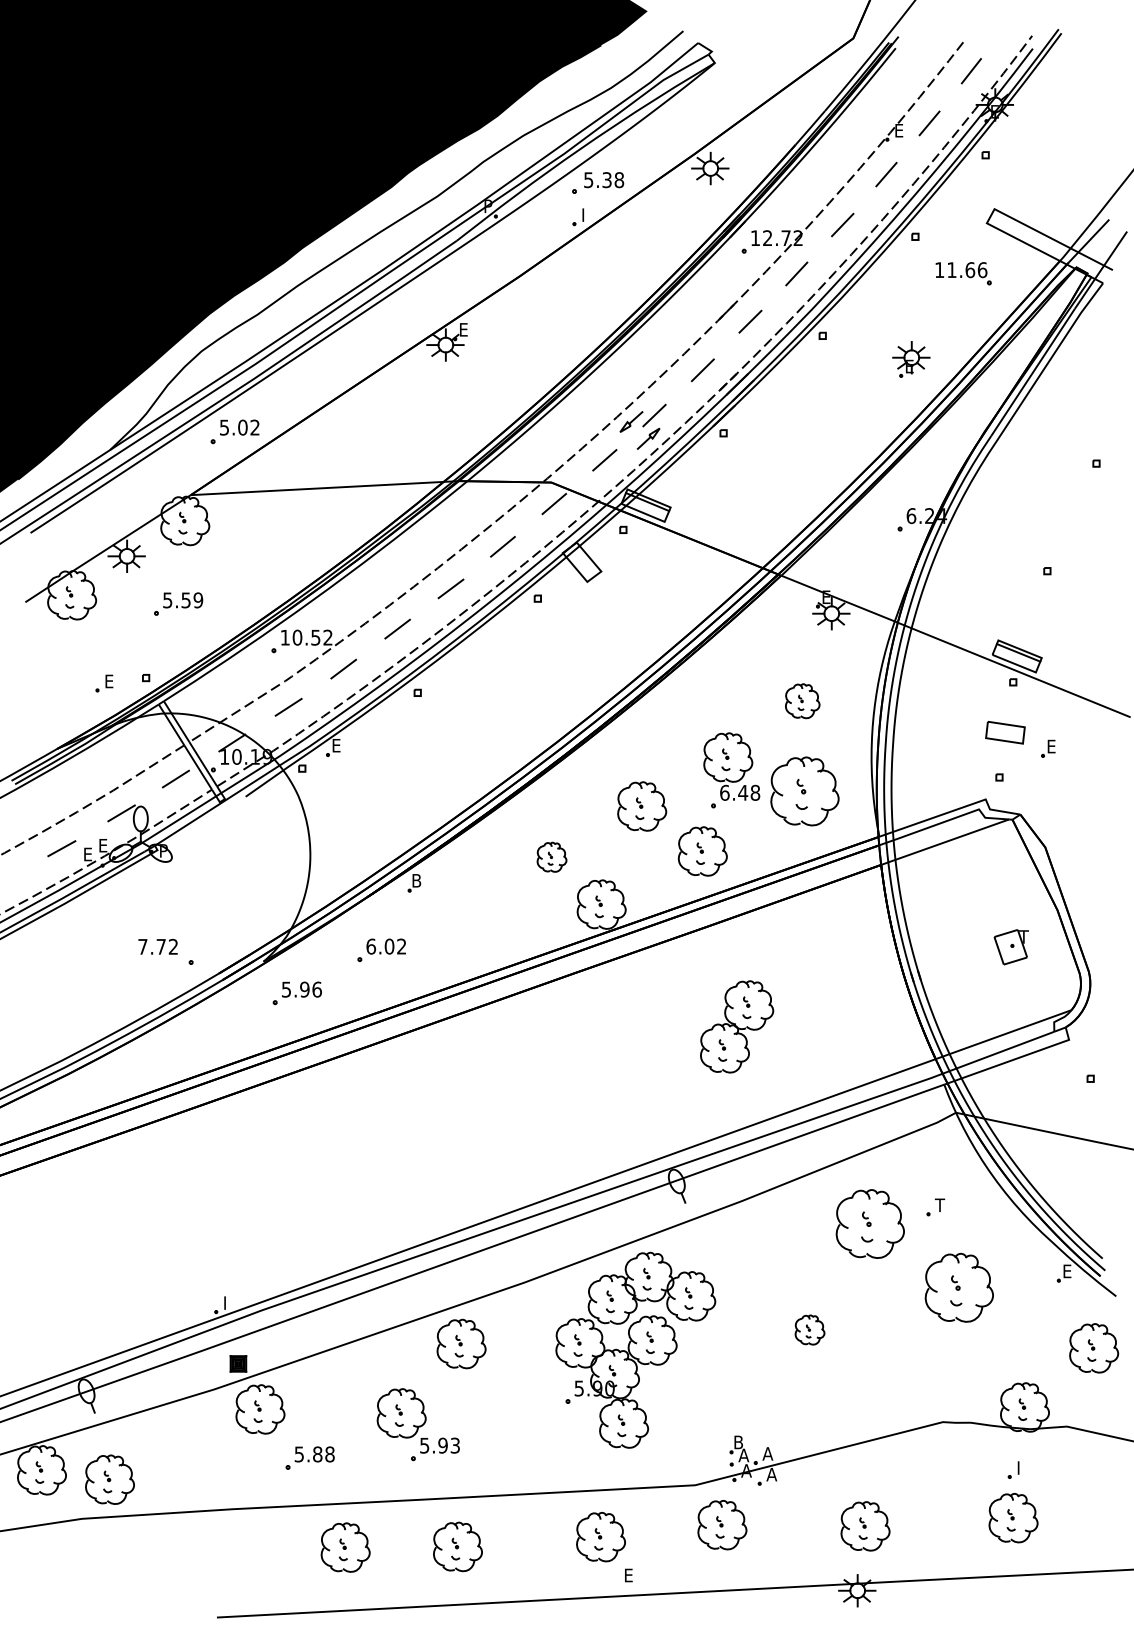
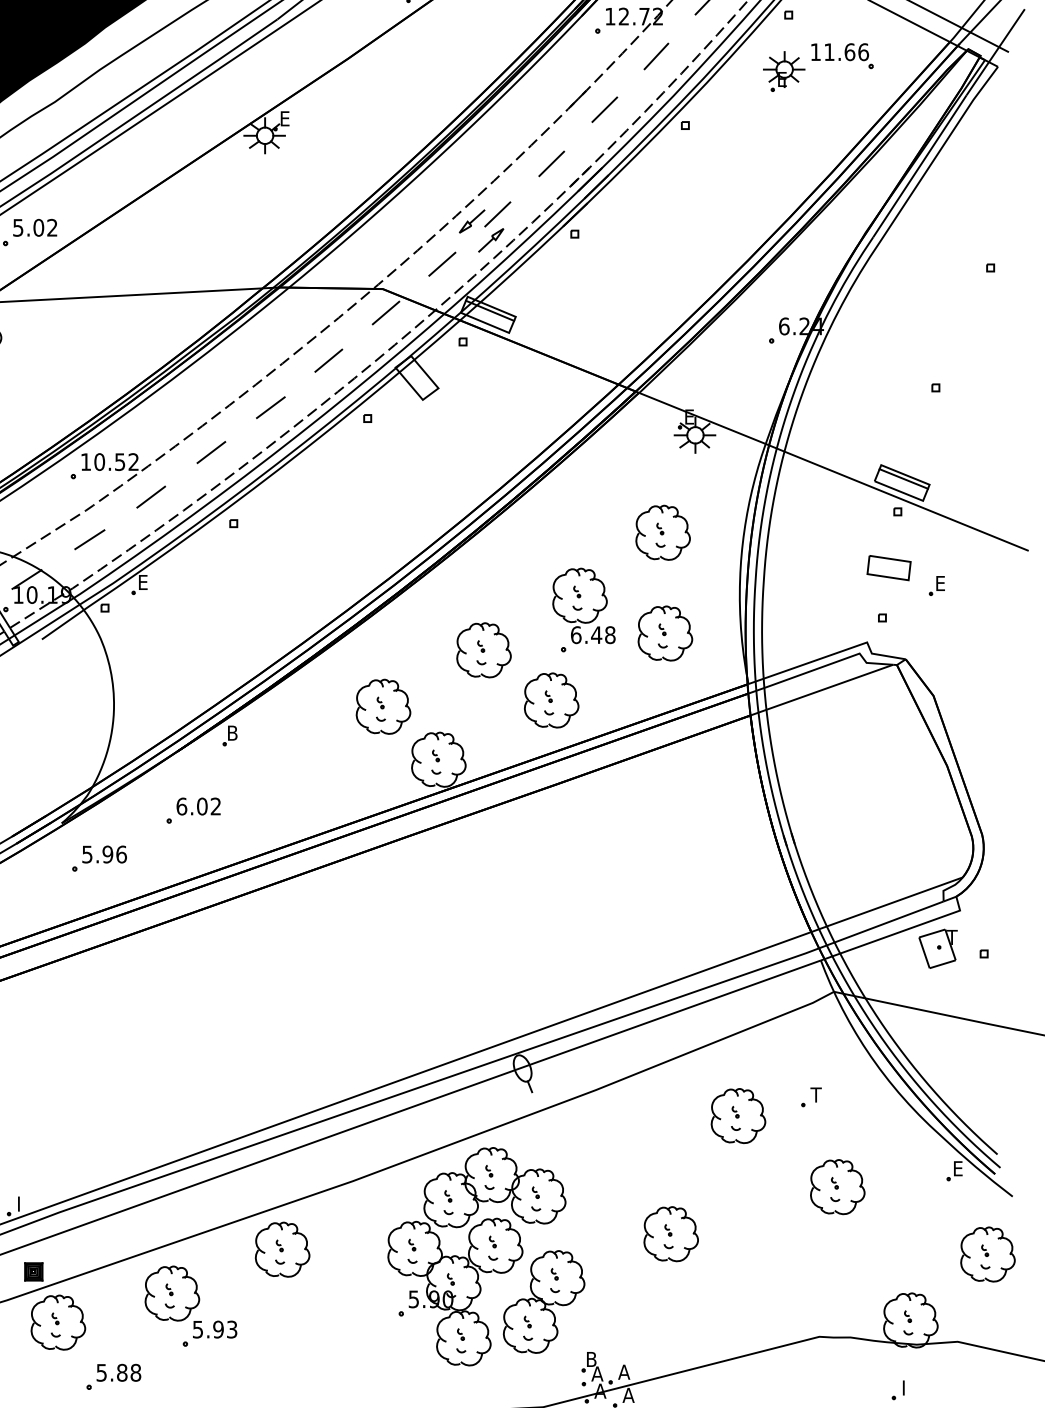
part: (911, 359) -> (784, 71), moved
part: (802, 701) -> (662, 533), size x1.43
part: (804, 791) -> (665, 633), size x0.71
part: (551, 857) -> (382, 707), size x1.67
part: (1010, 947) -> (937, 949), moved
part: (737, 1026) -> (544, 1301), moved
part: (870, 1224) -> (738, 1116), size x0.71
part: (959, 1287) -> (837, 1186), size x0.71
part: (809, 1329) -> (670, 1233), size x1.67
part: (417, 1424) -> (189, 1305), moved

